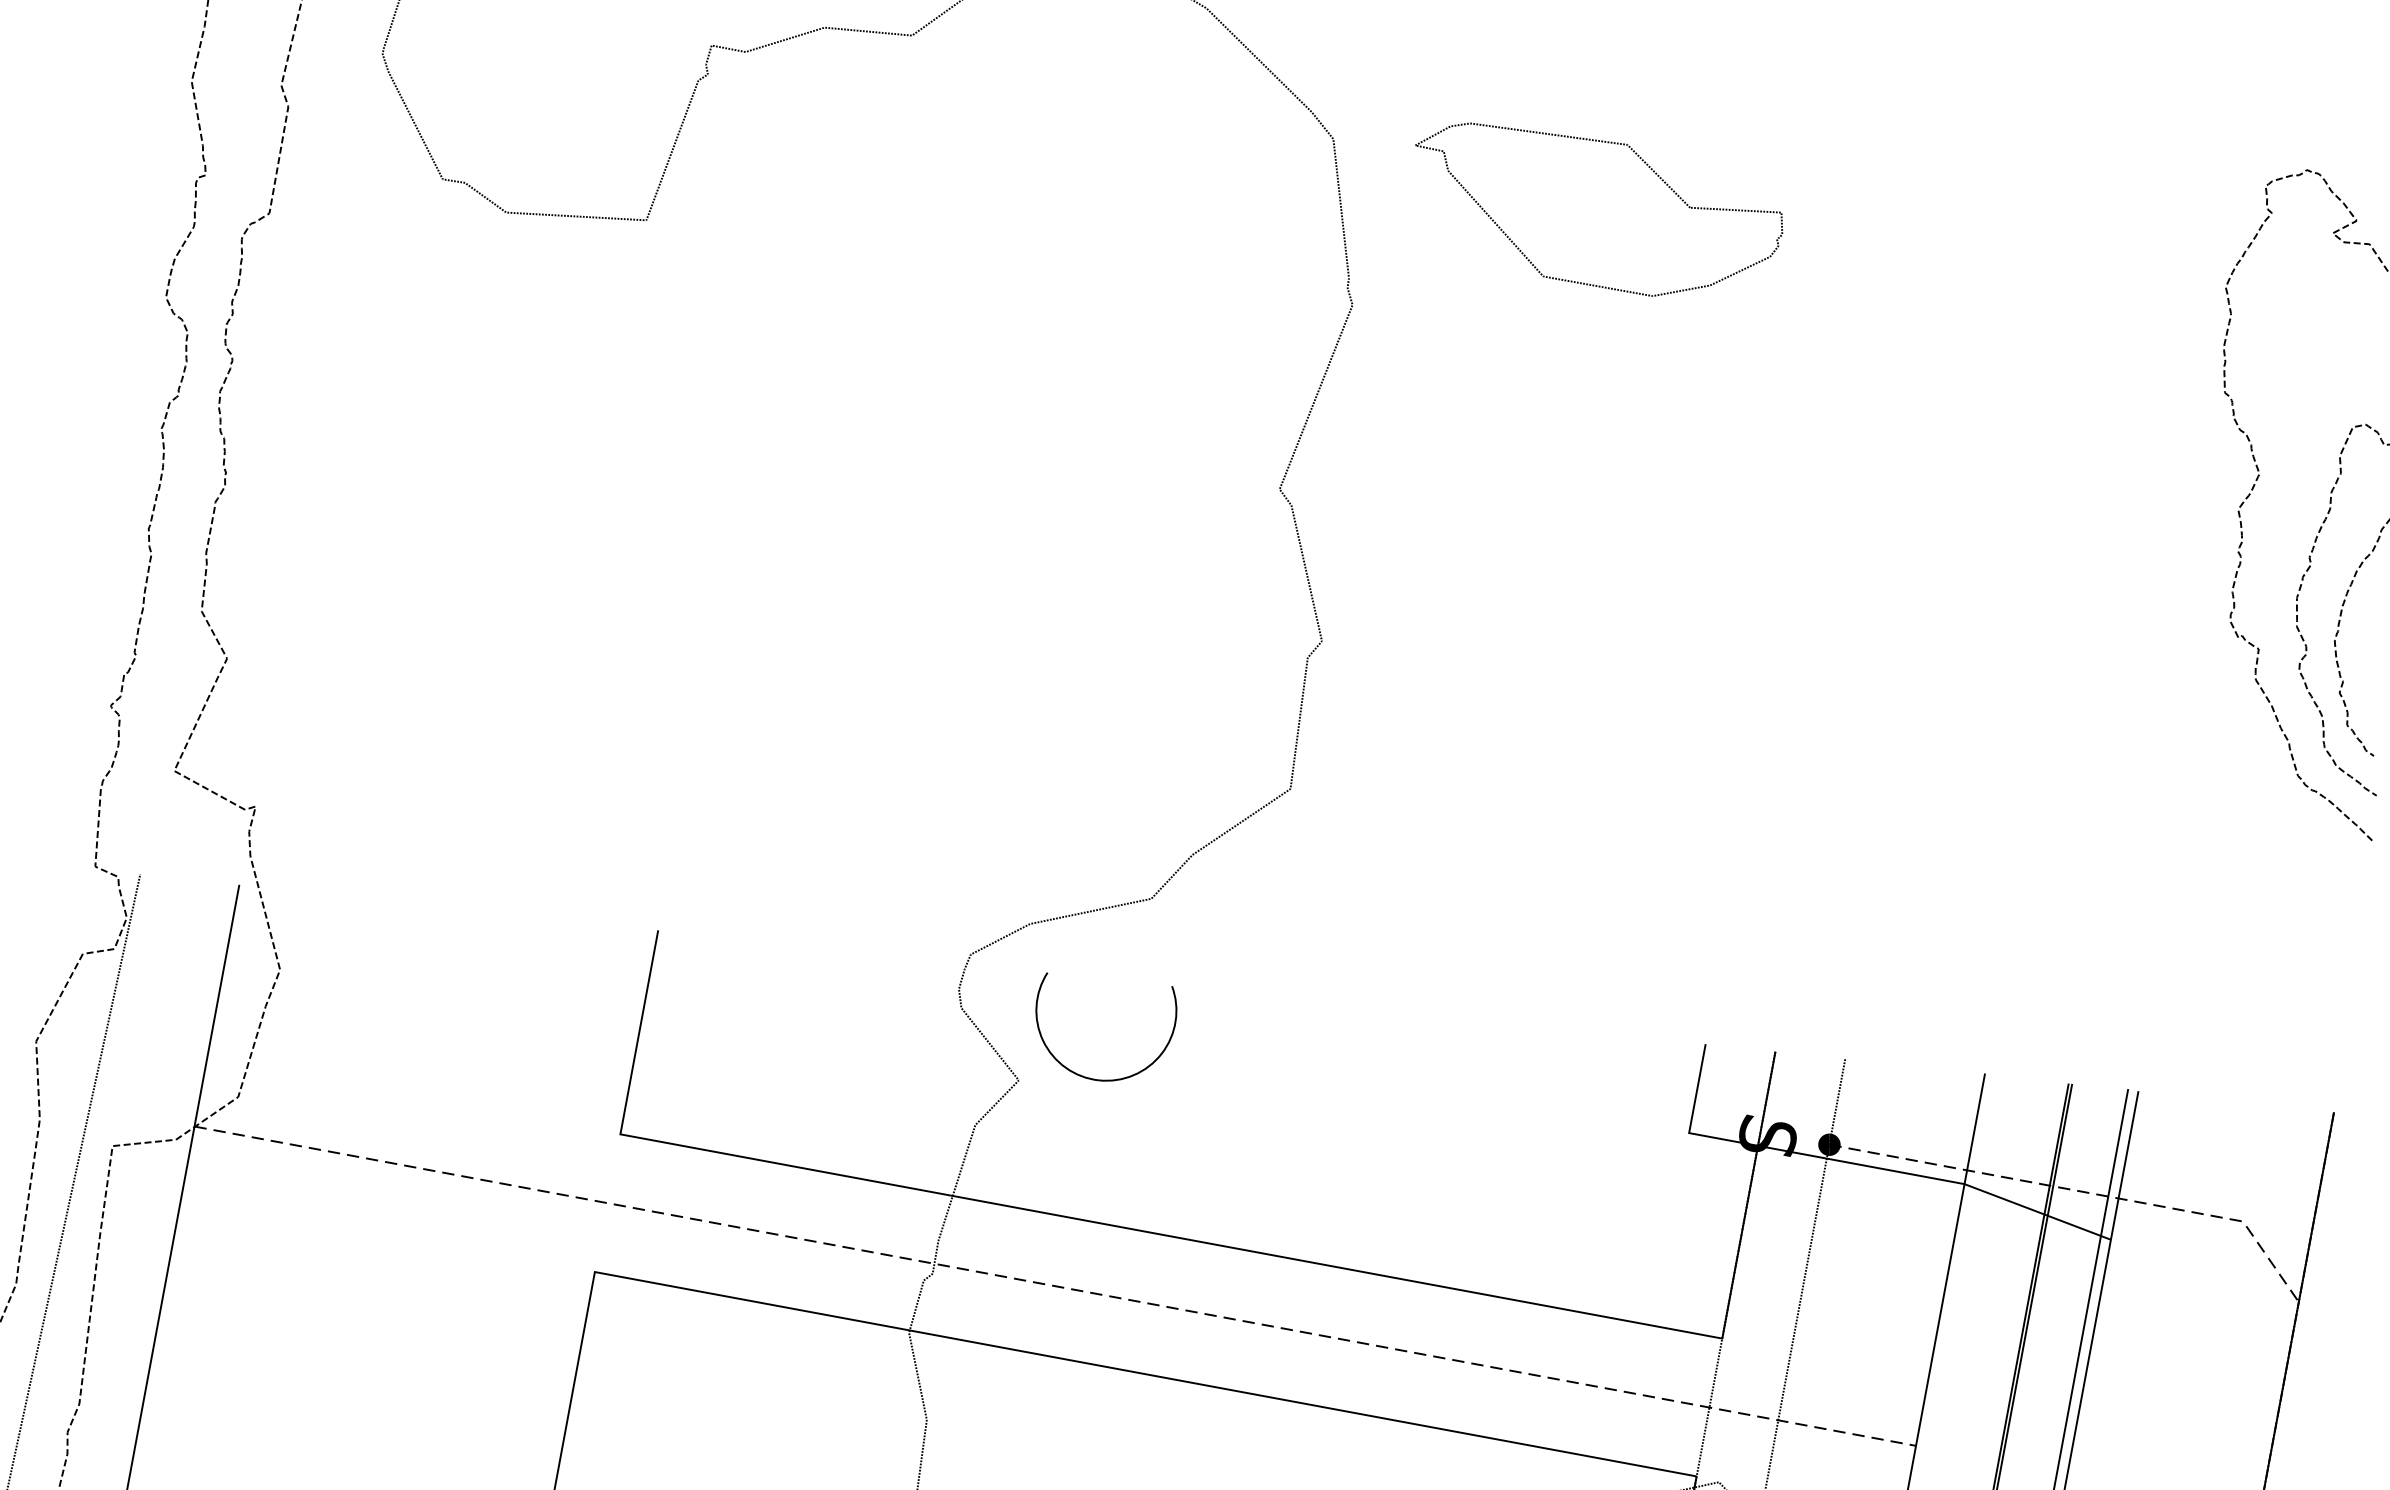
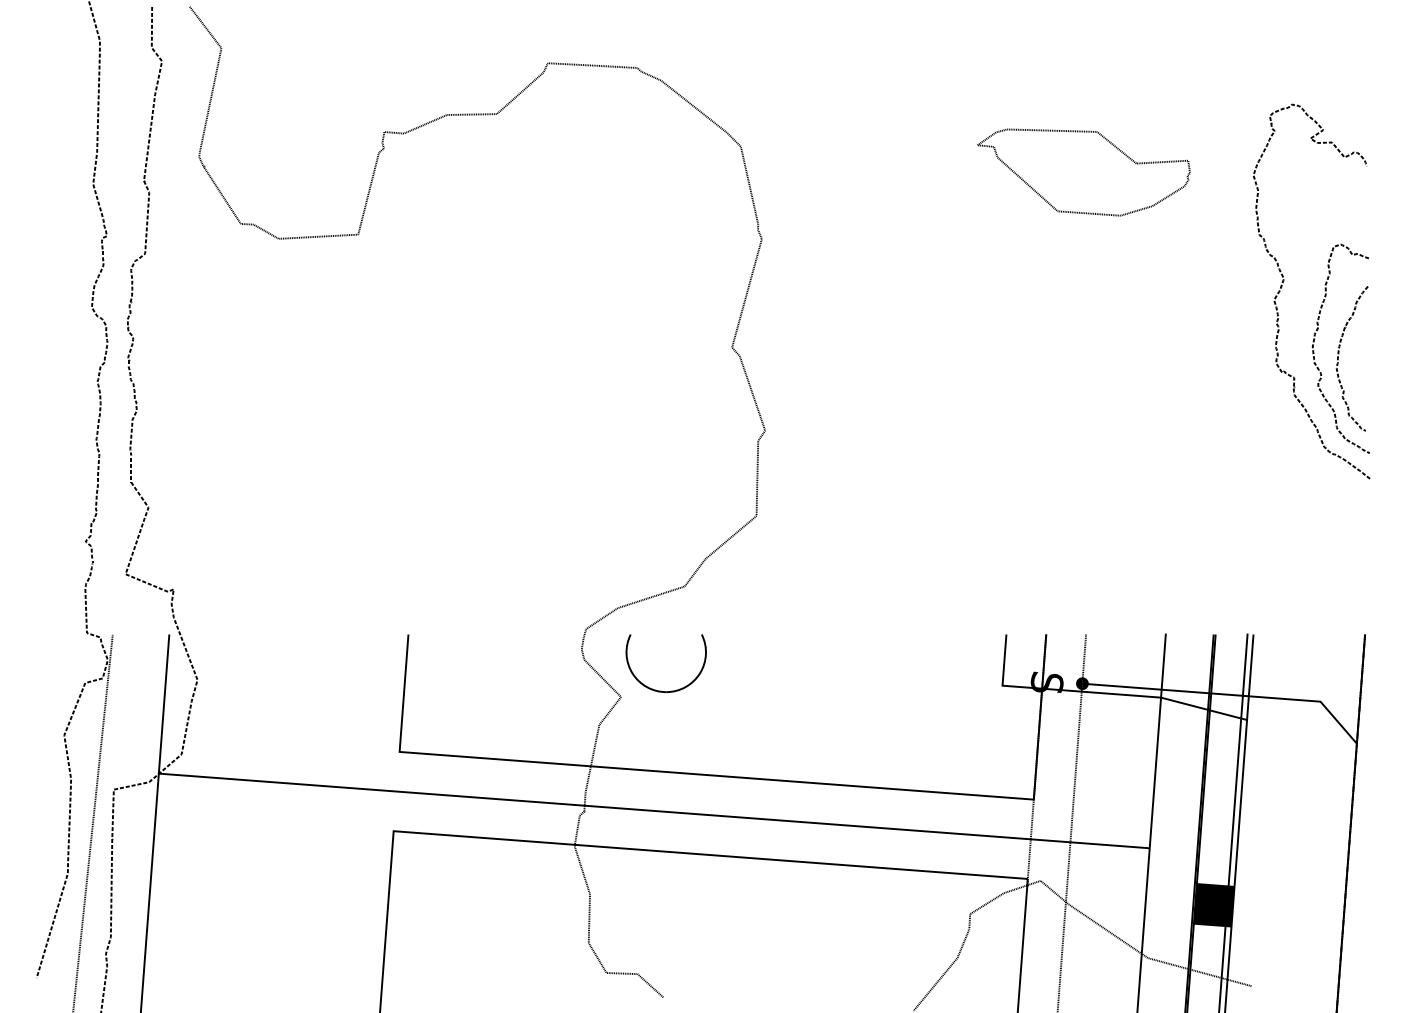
part: (1595, 213) -> (1083, 172), moved
line: (2085, 1191) -> (1229, 694), dashed -> solid
line: (1055, 1285) -> (654, 810), dashed -> solid

